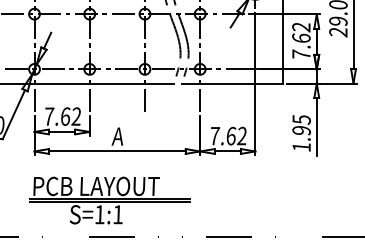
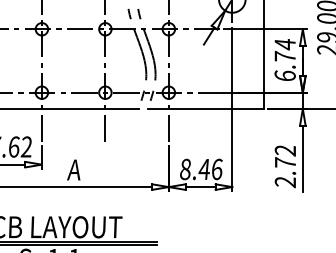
text: (301, 40) -> (285, 59), 7.62 -> 6.74
text: (301, 133) -> (285, 166), 1.95 -> 2.72
text: (228, 135) -> (201, 168), 7.62 -> 8.46

